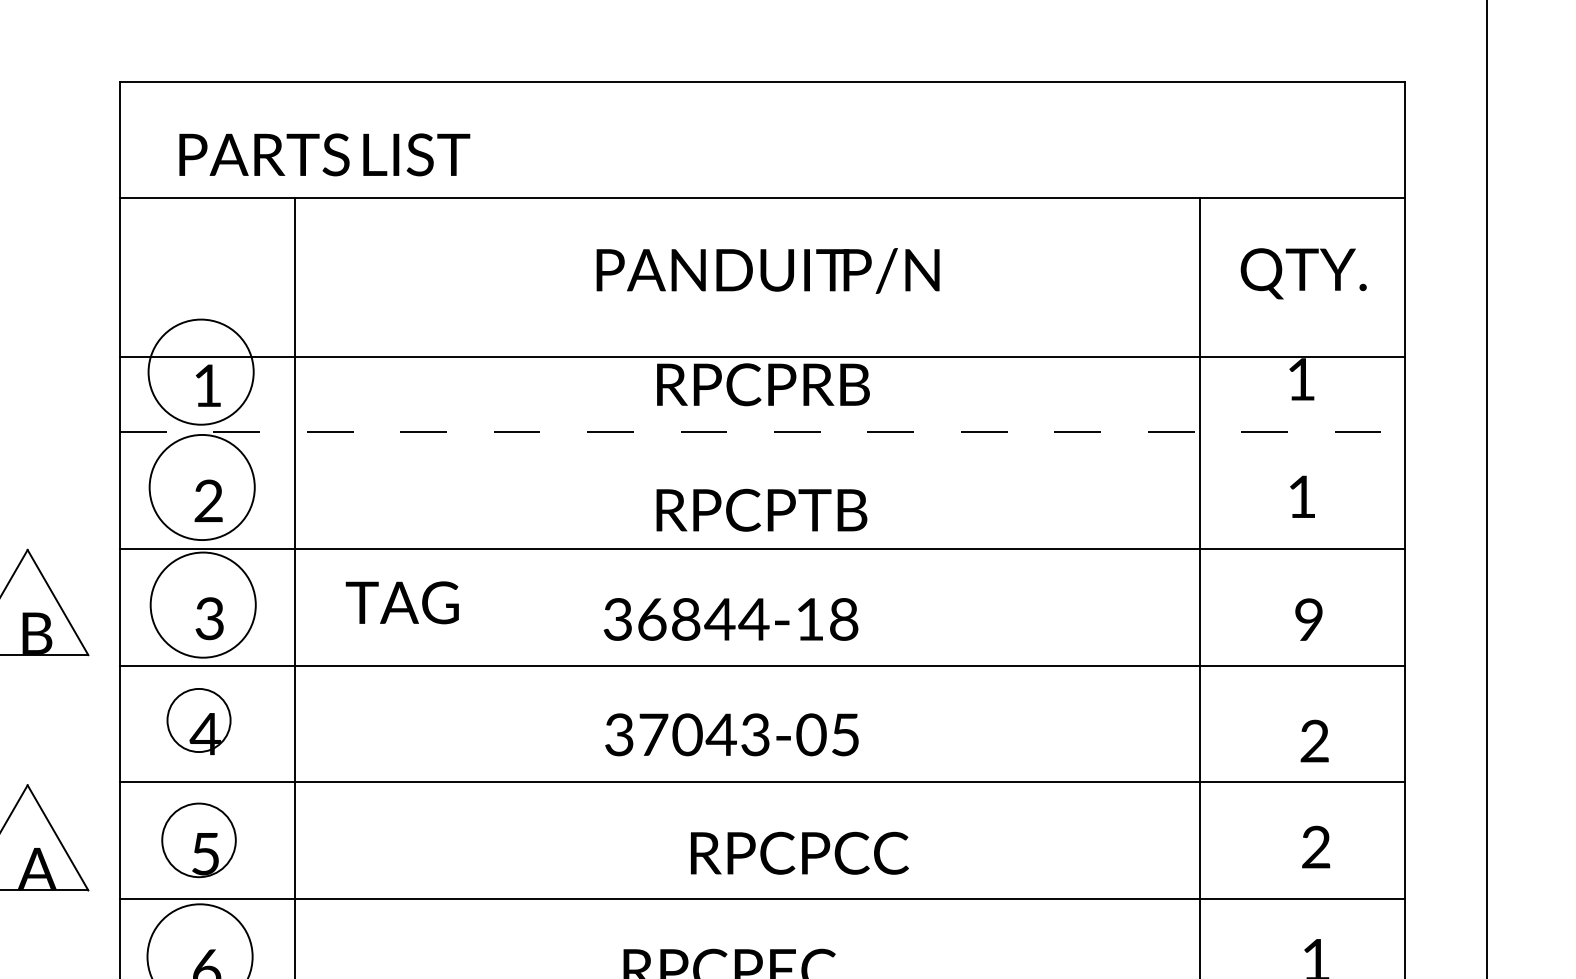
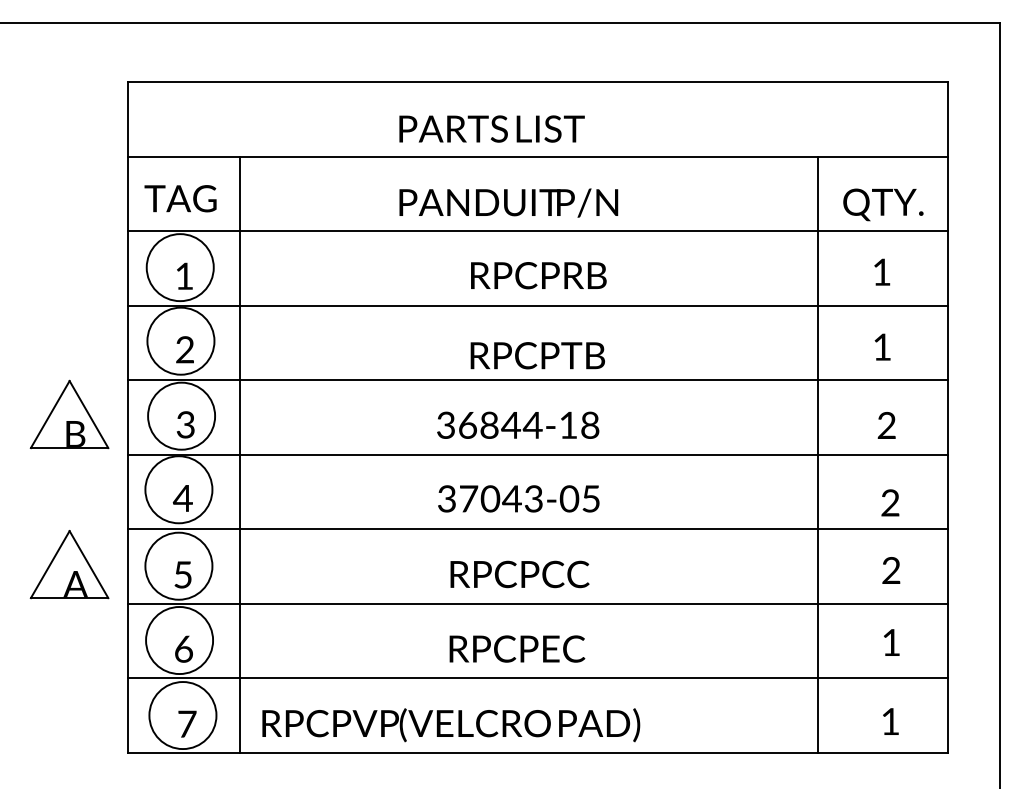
text: (323, 153) -> (491, 128), moved
text: (767, 270) -> (508, 202), moved
line: (761, 357) -> (537, 231), moved
line: (762, 431) -> (538, 305), dashed -> solid
text: (402, 602) -> (180, 198), moved
text: (1308, 619) -> (886, 425), 9 -> 2
circle: (198, 720) -> (178, 489), size x1.67
circle: (198, 839) -> (178, 565), size x1.43
text: (798, 853) -> (519, 574), moved

